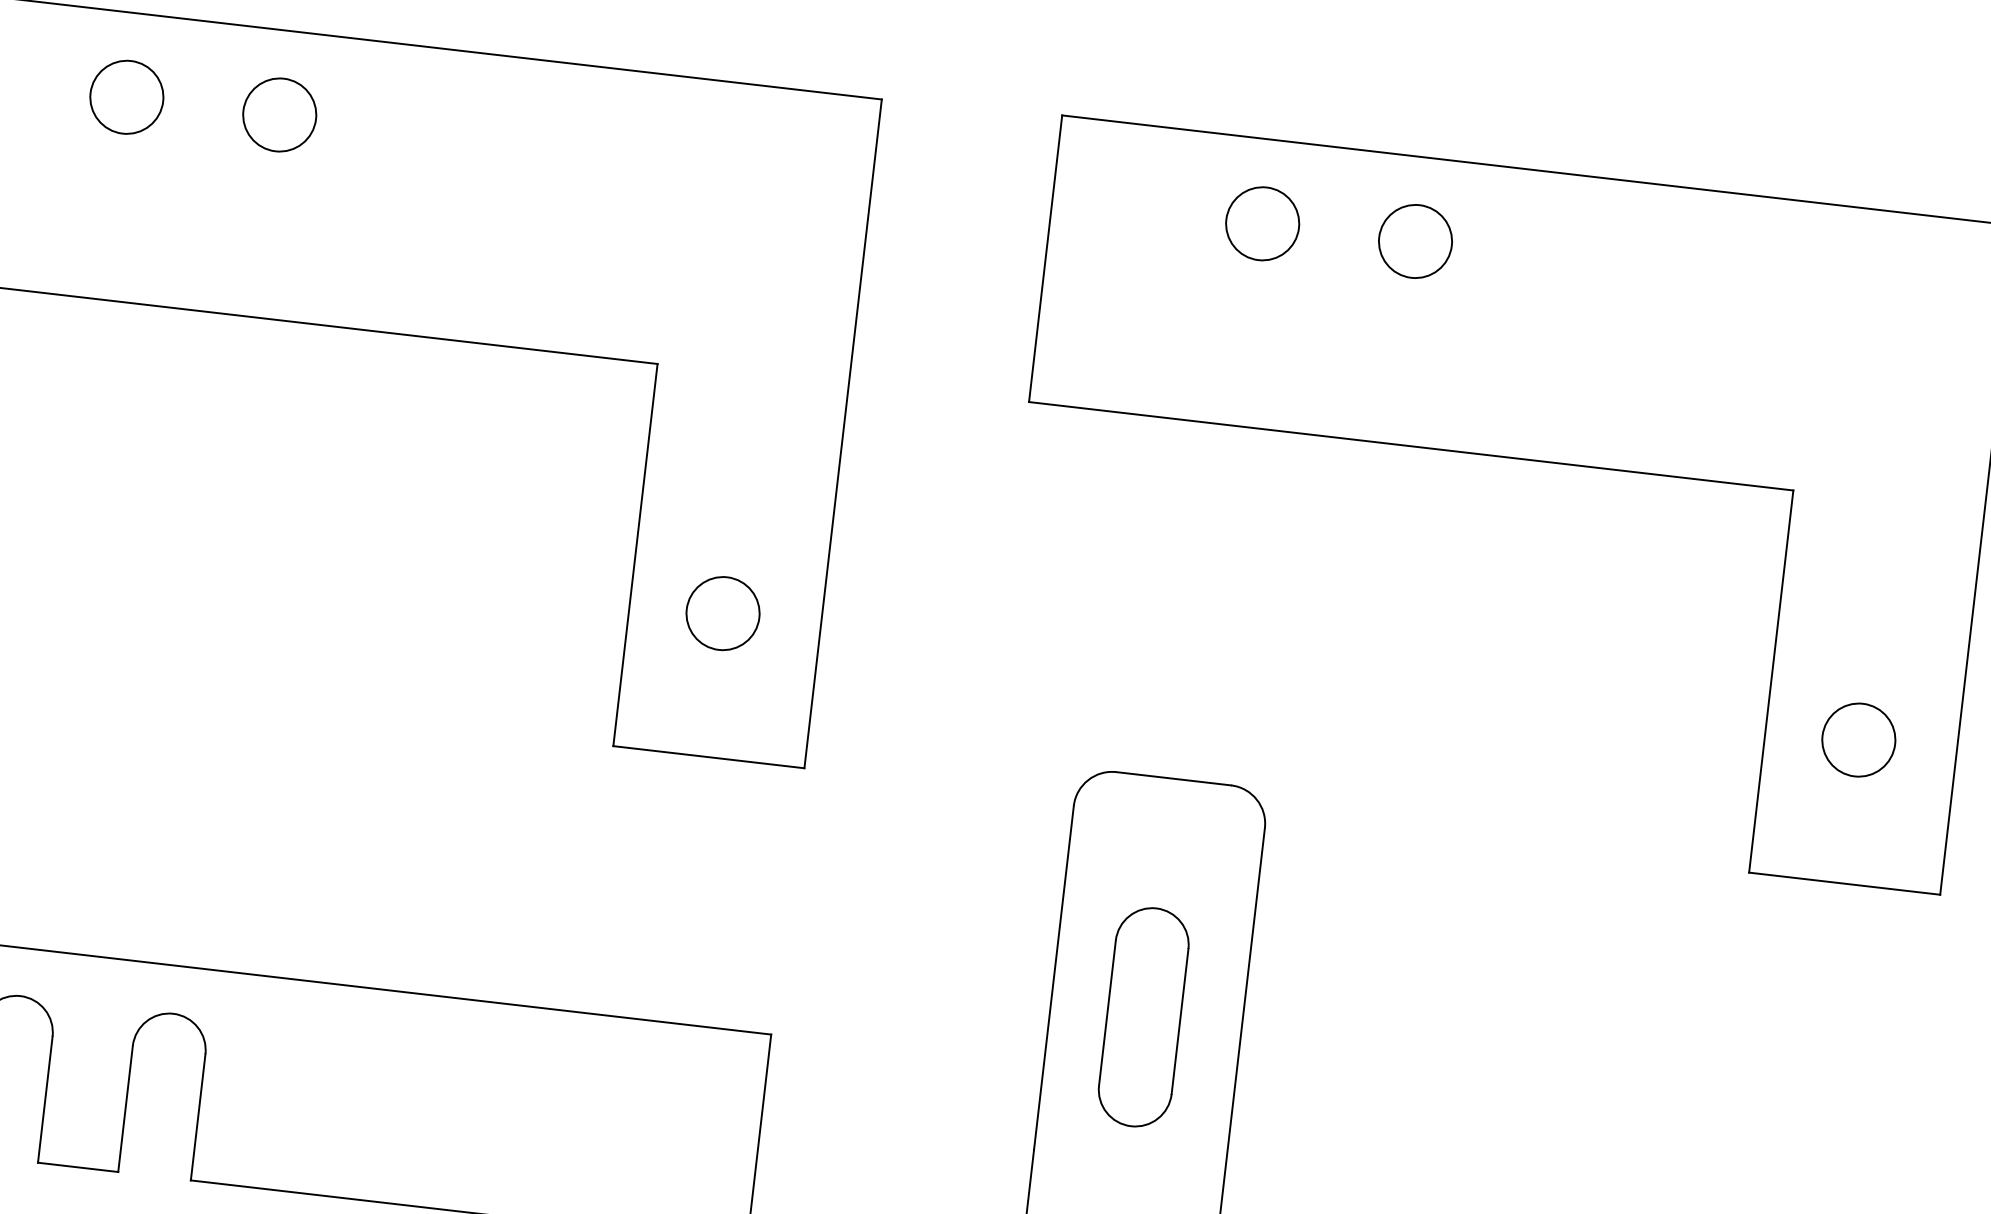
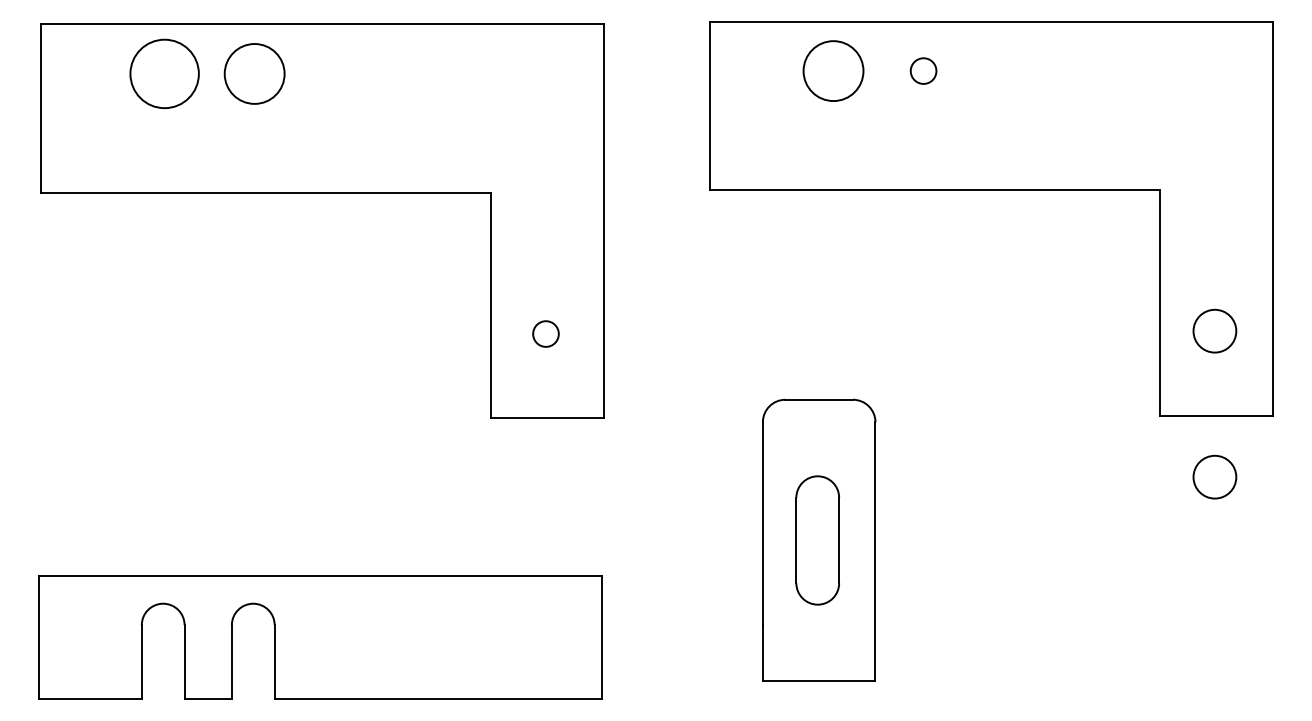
circle: (126, 96) -> (164, 73), size x1.6
circle: (279, 114) -> (254, 73), size x1.4
circle: (1262, 222) -> (833, 70), size x1.4
circle: (1415, 240) -> (923, 70), size x0.6
circle: (722, 612) -> (545, 333), size x0.6
circle: (1829, 986) -> (1214, 476), added

